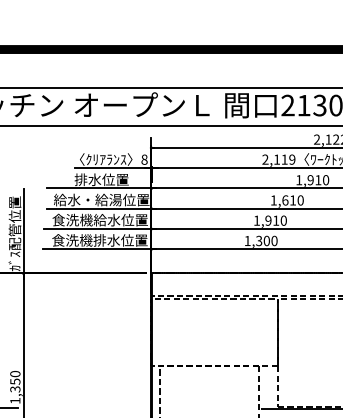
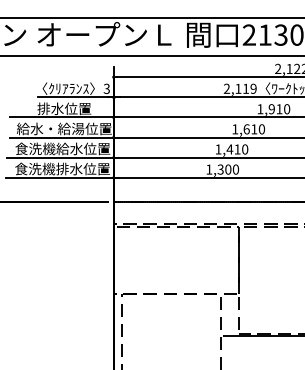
text: (144, 159) -> (106, 88), 8 -> 3
text: (268, 220) -> (229, 149), 1,910 -> 1,410

